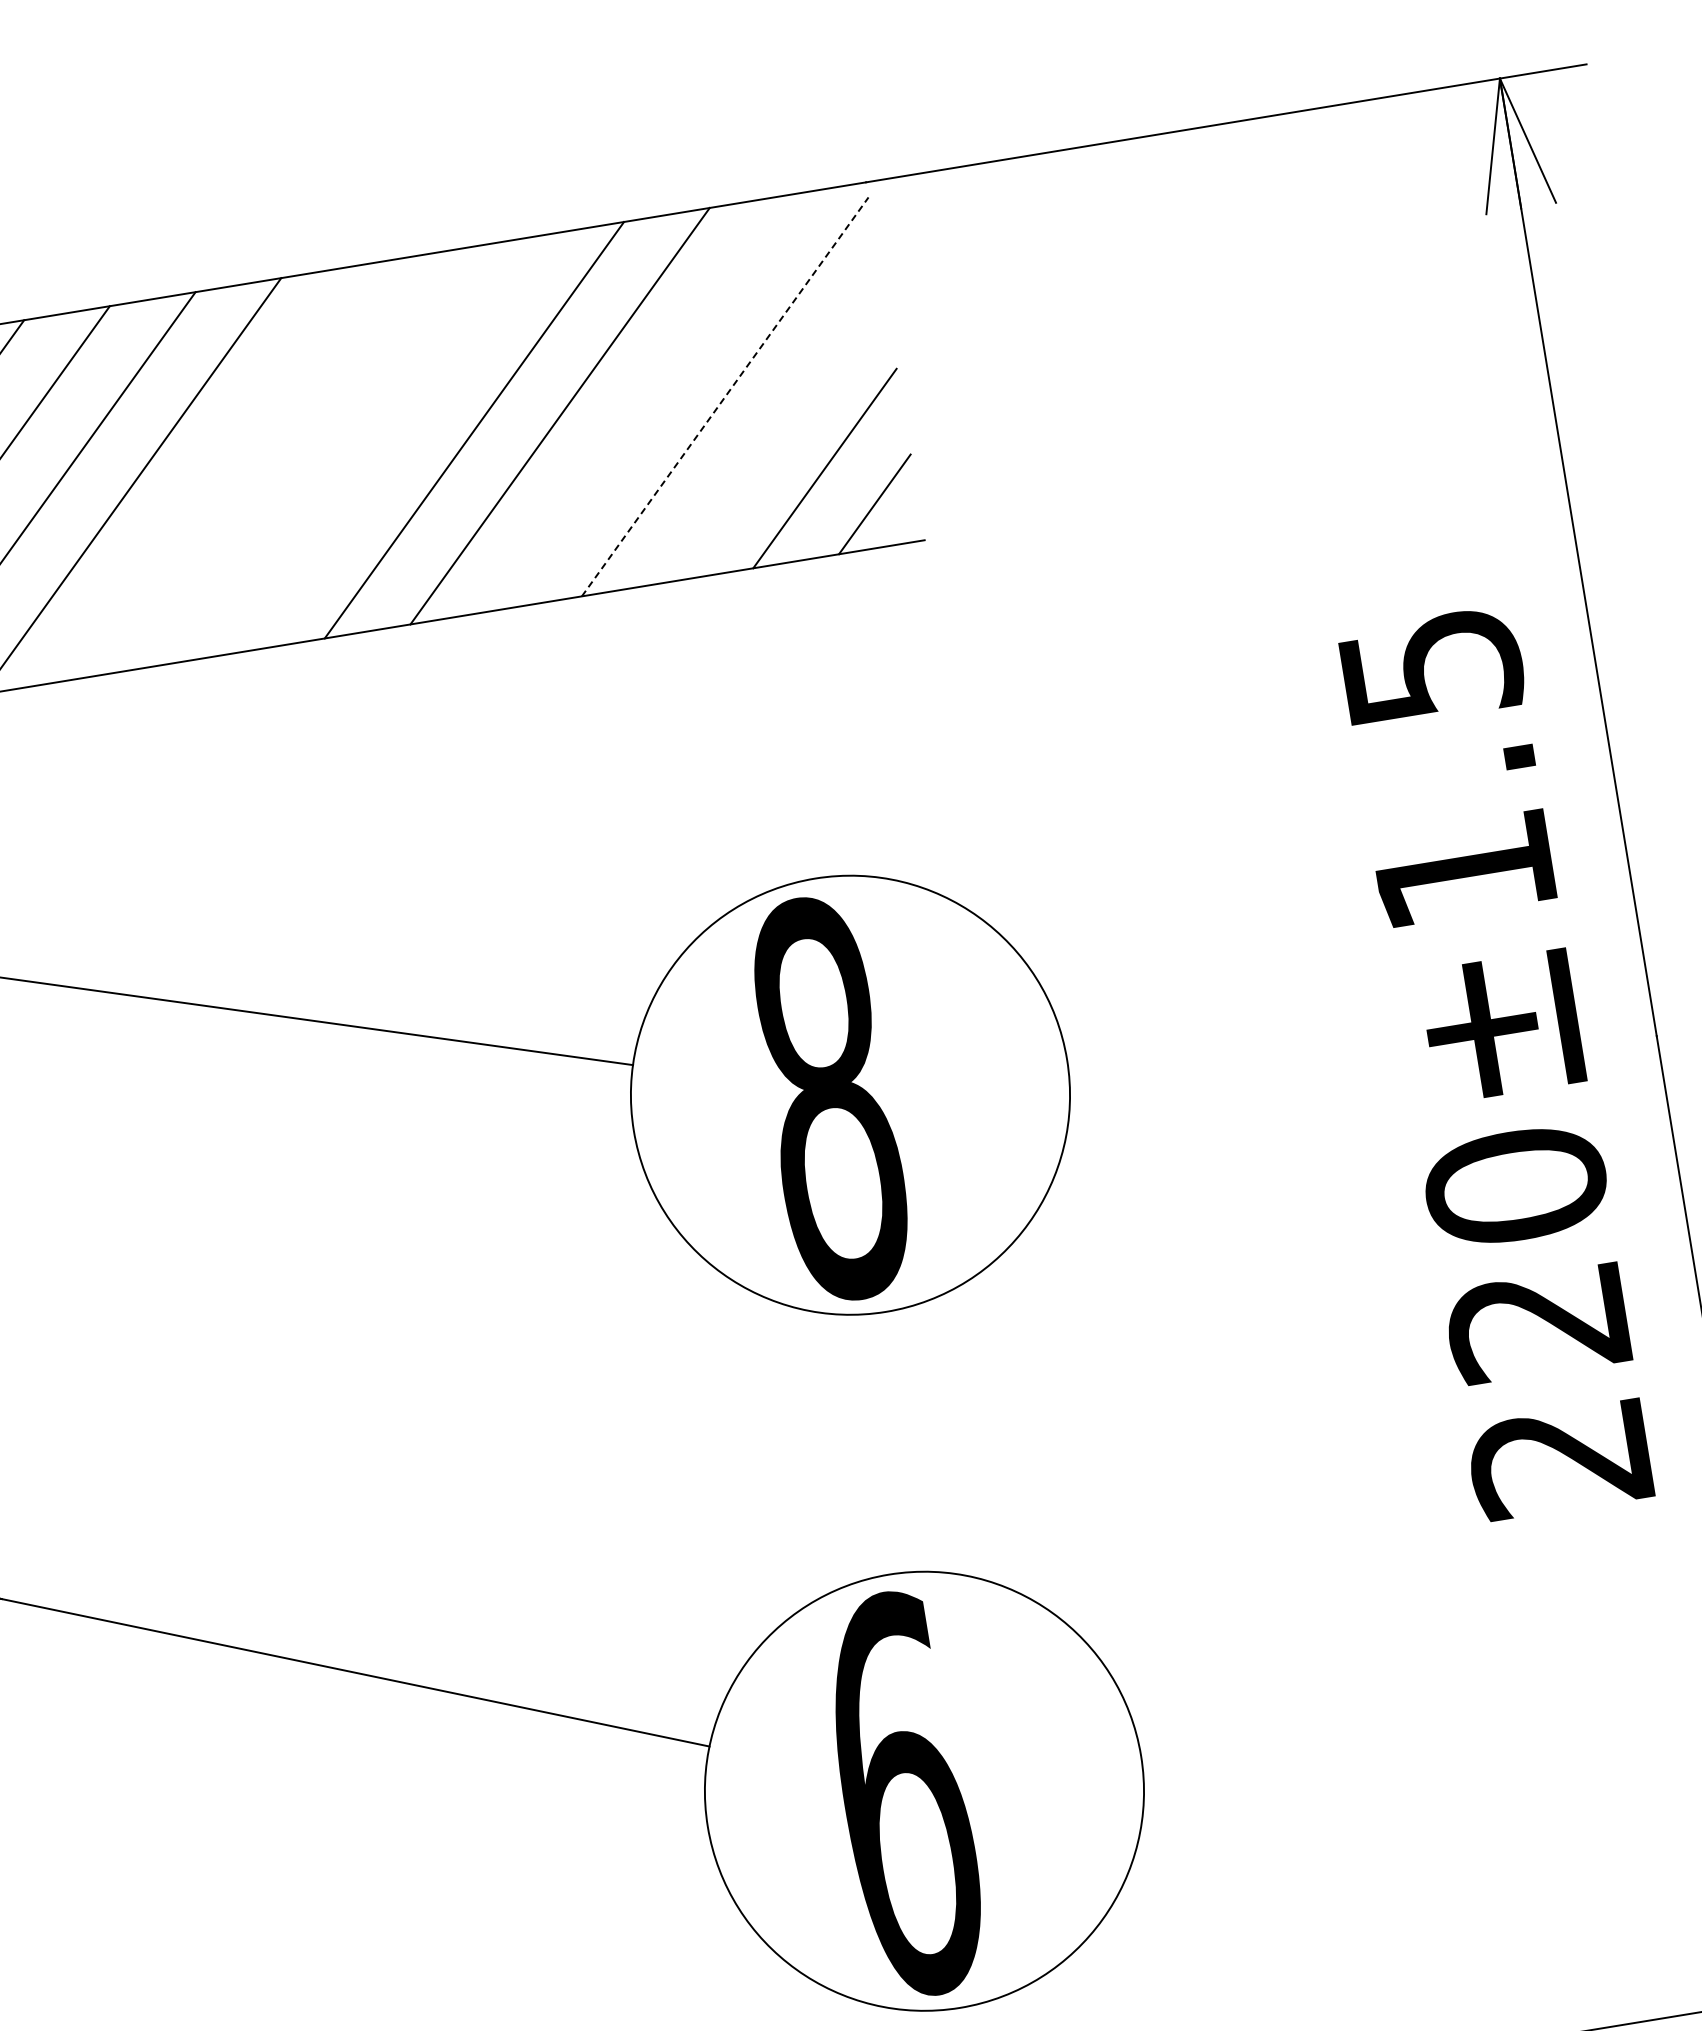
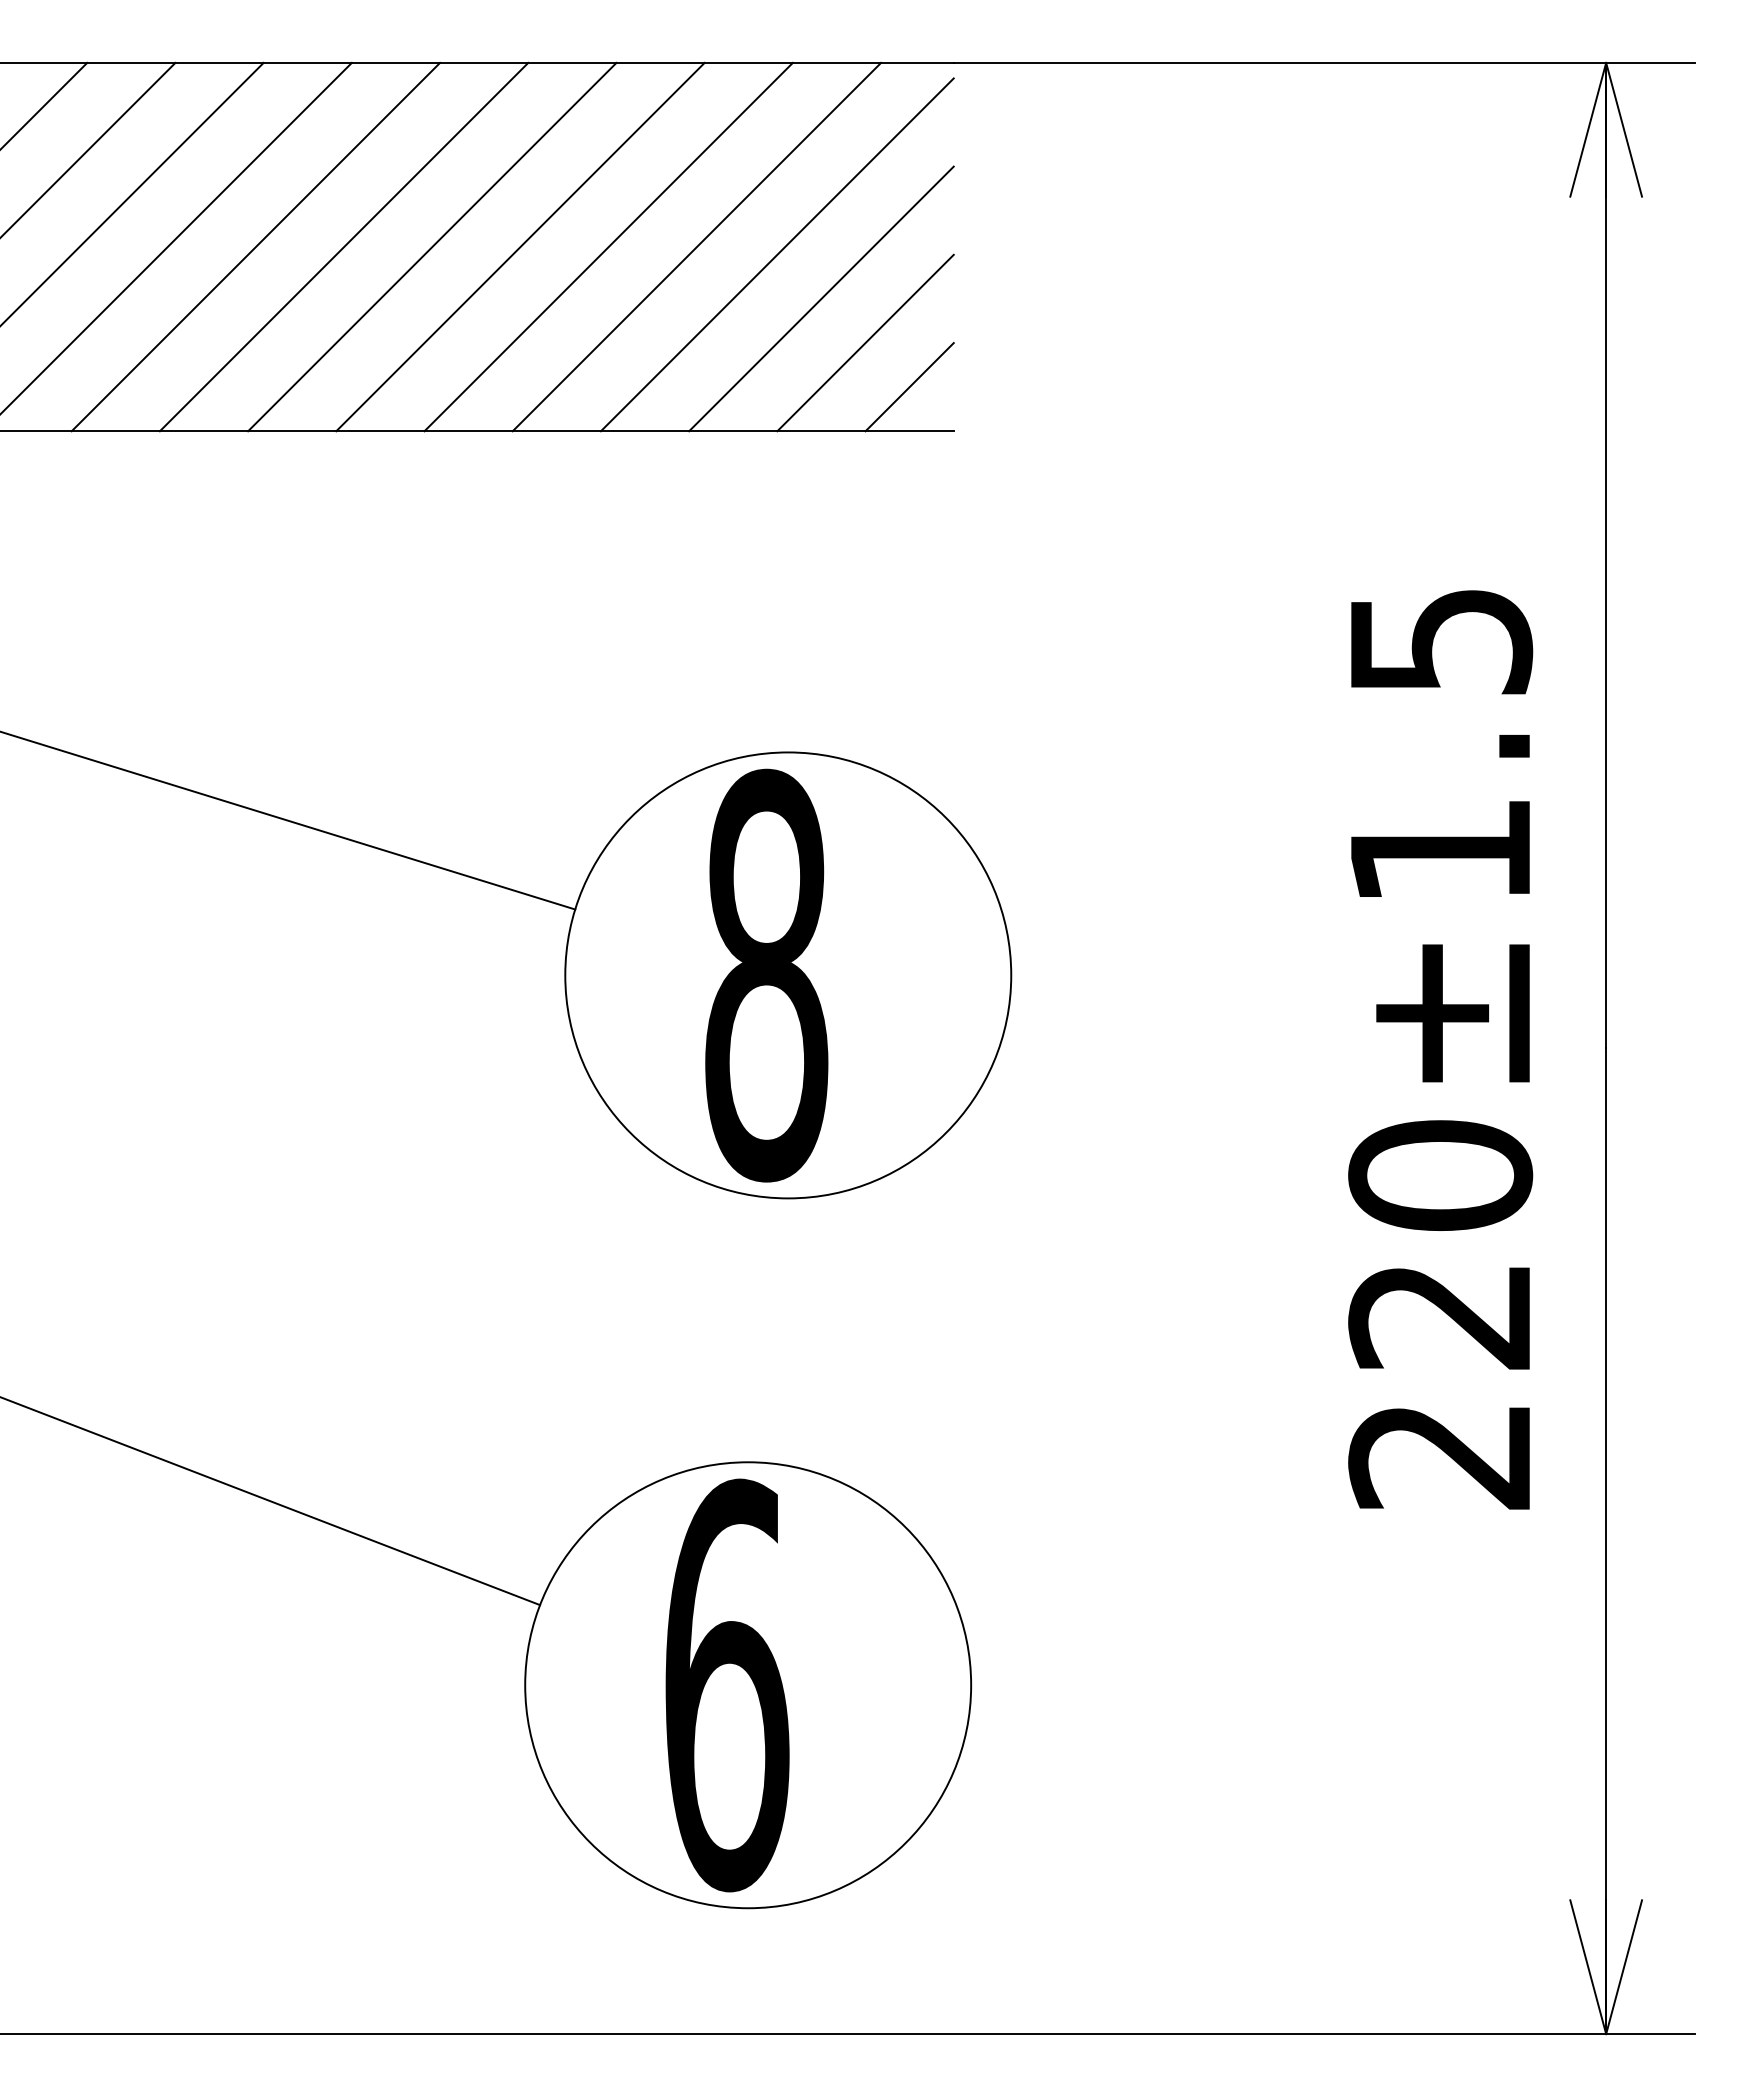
line: (725, 396) -> (777, 254), dashed -> solid
line: (645, 401) -> (696, 246), added
line: (775, 432) -> (821, 298), added
line: (388, 443) -> (432, 246), added
line: (302, 457) -> (343, 246), added
line: (216, 471) -> (255, 246), added

